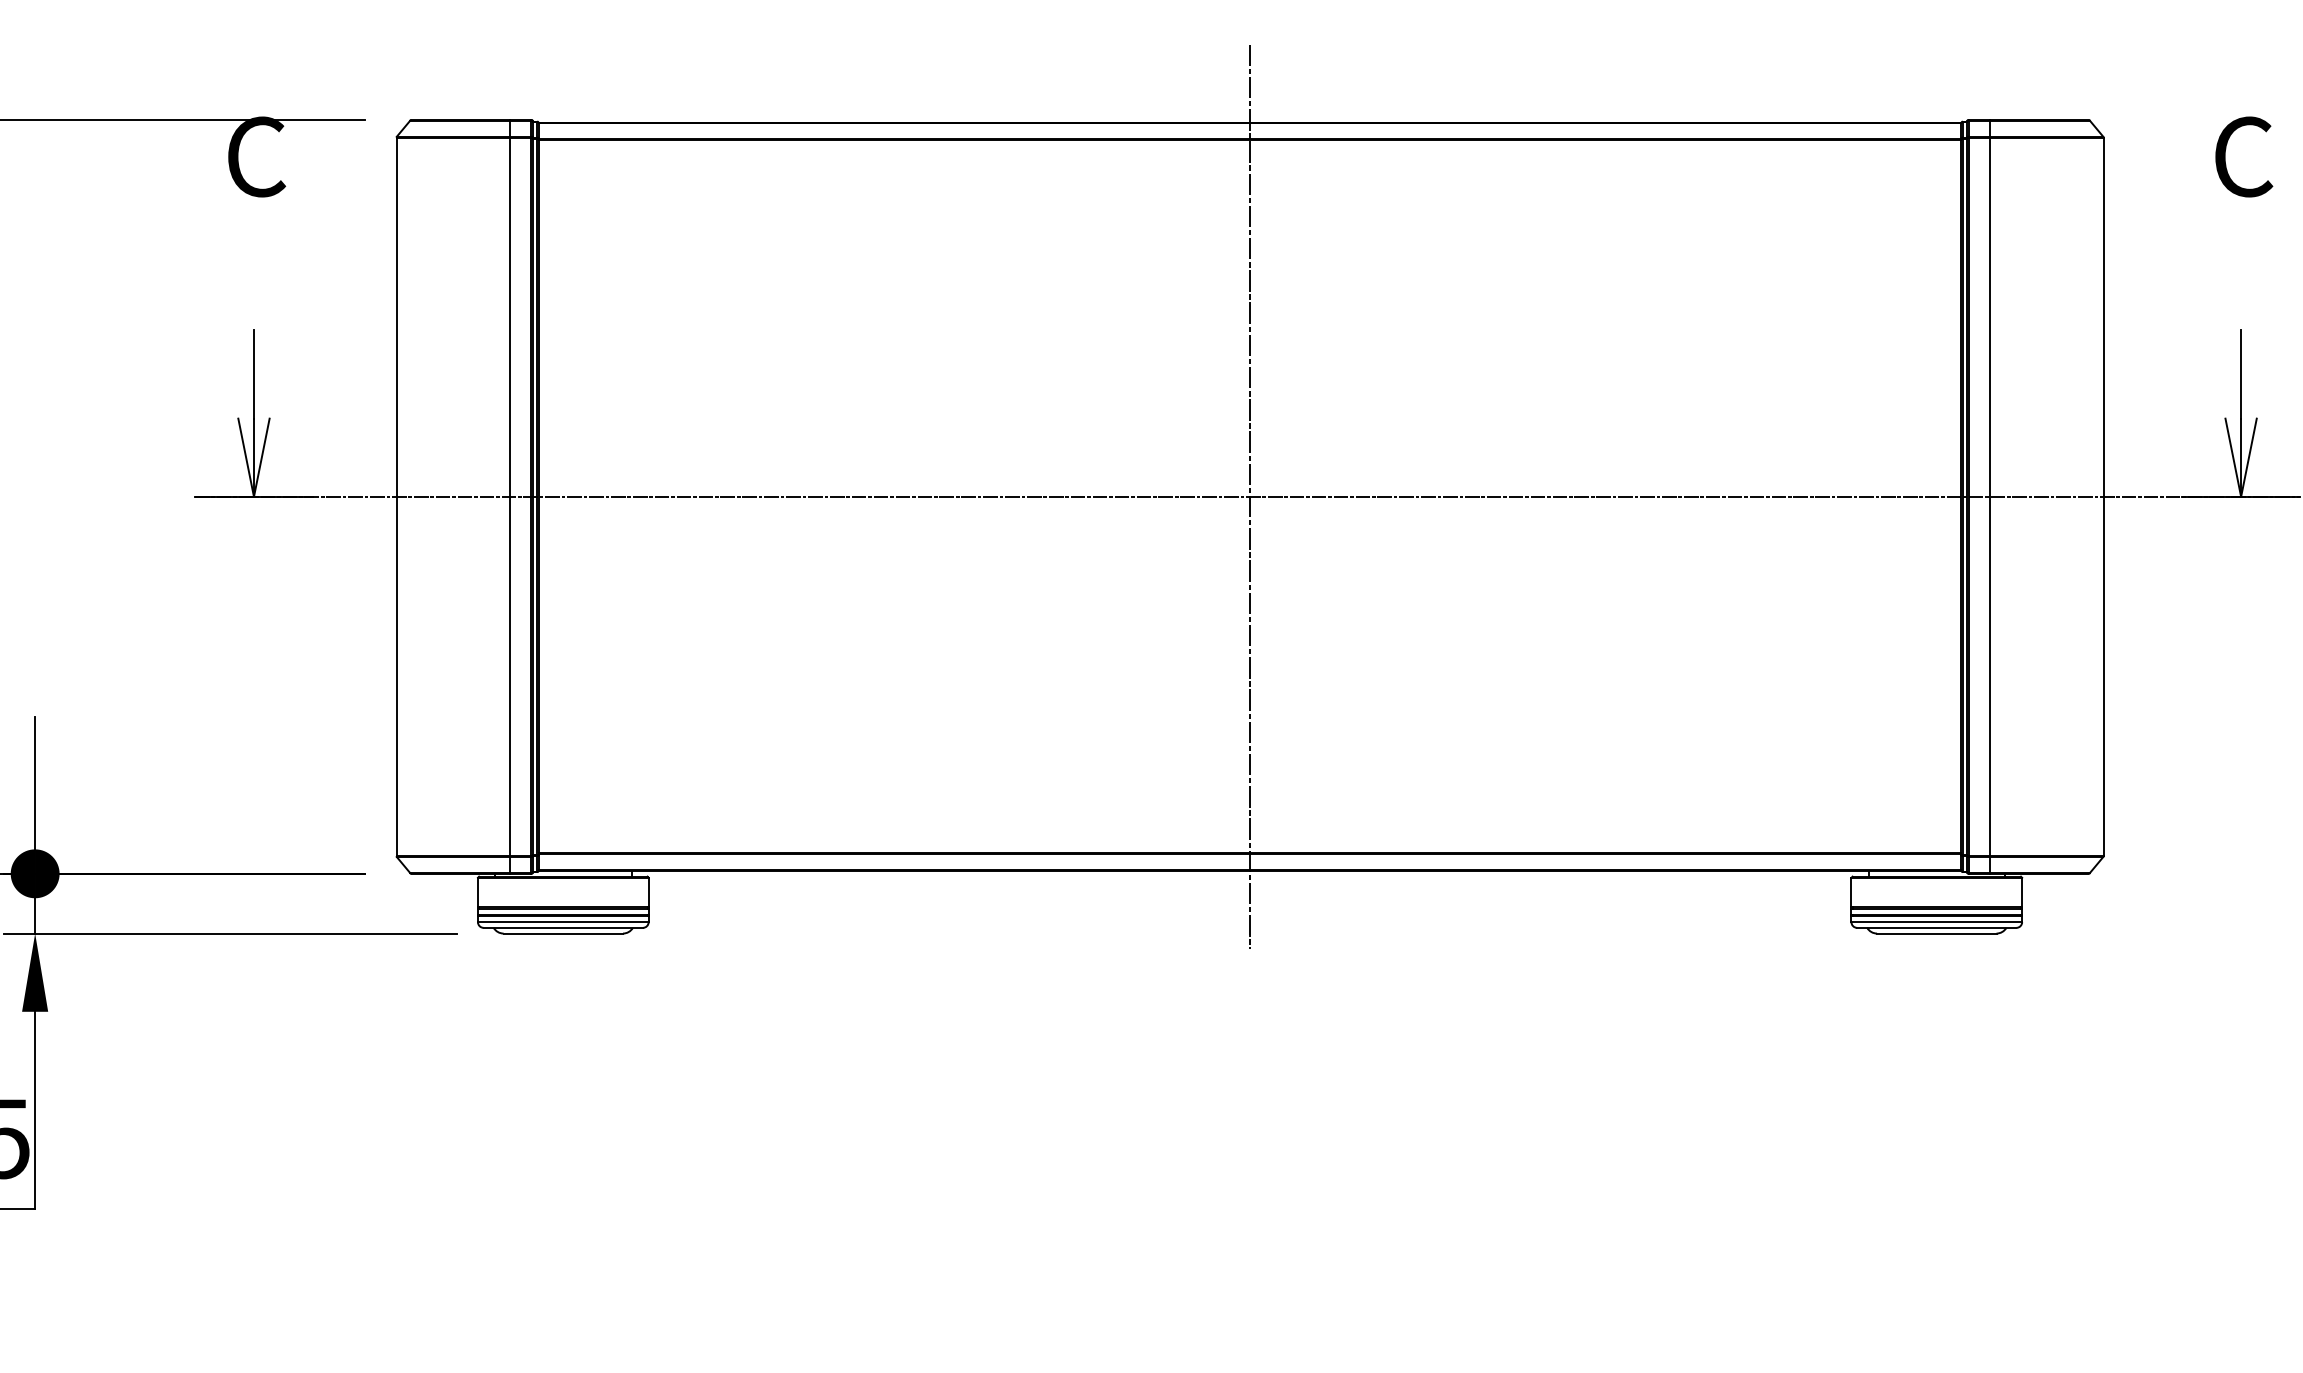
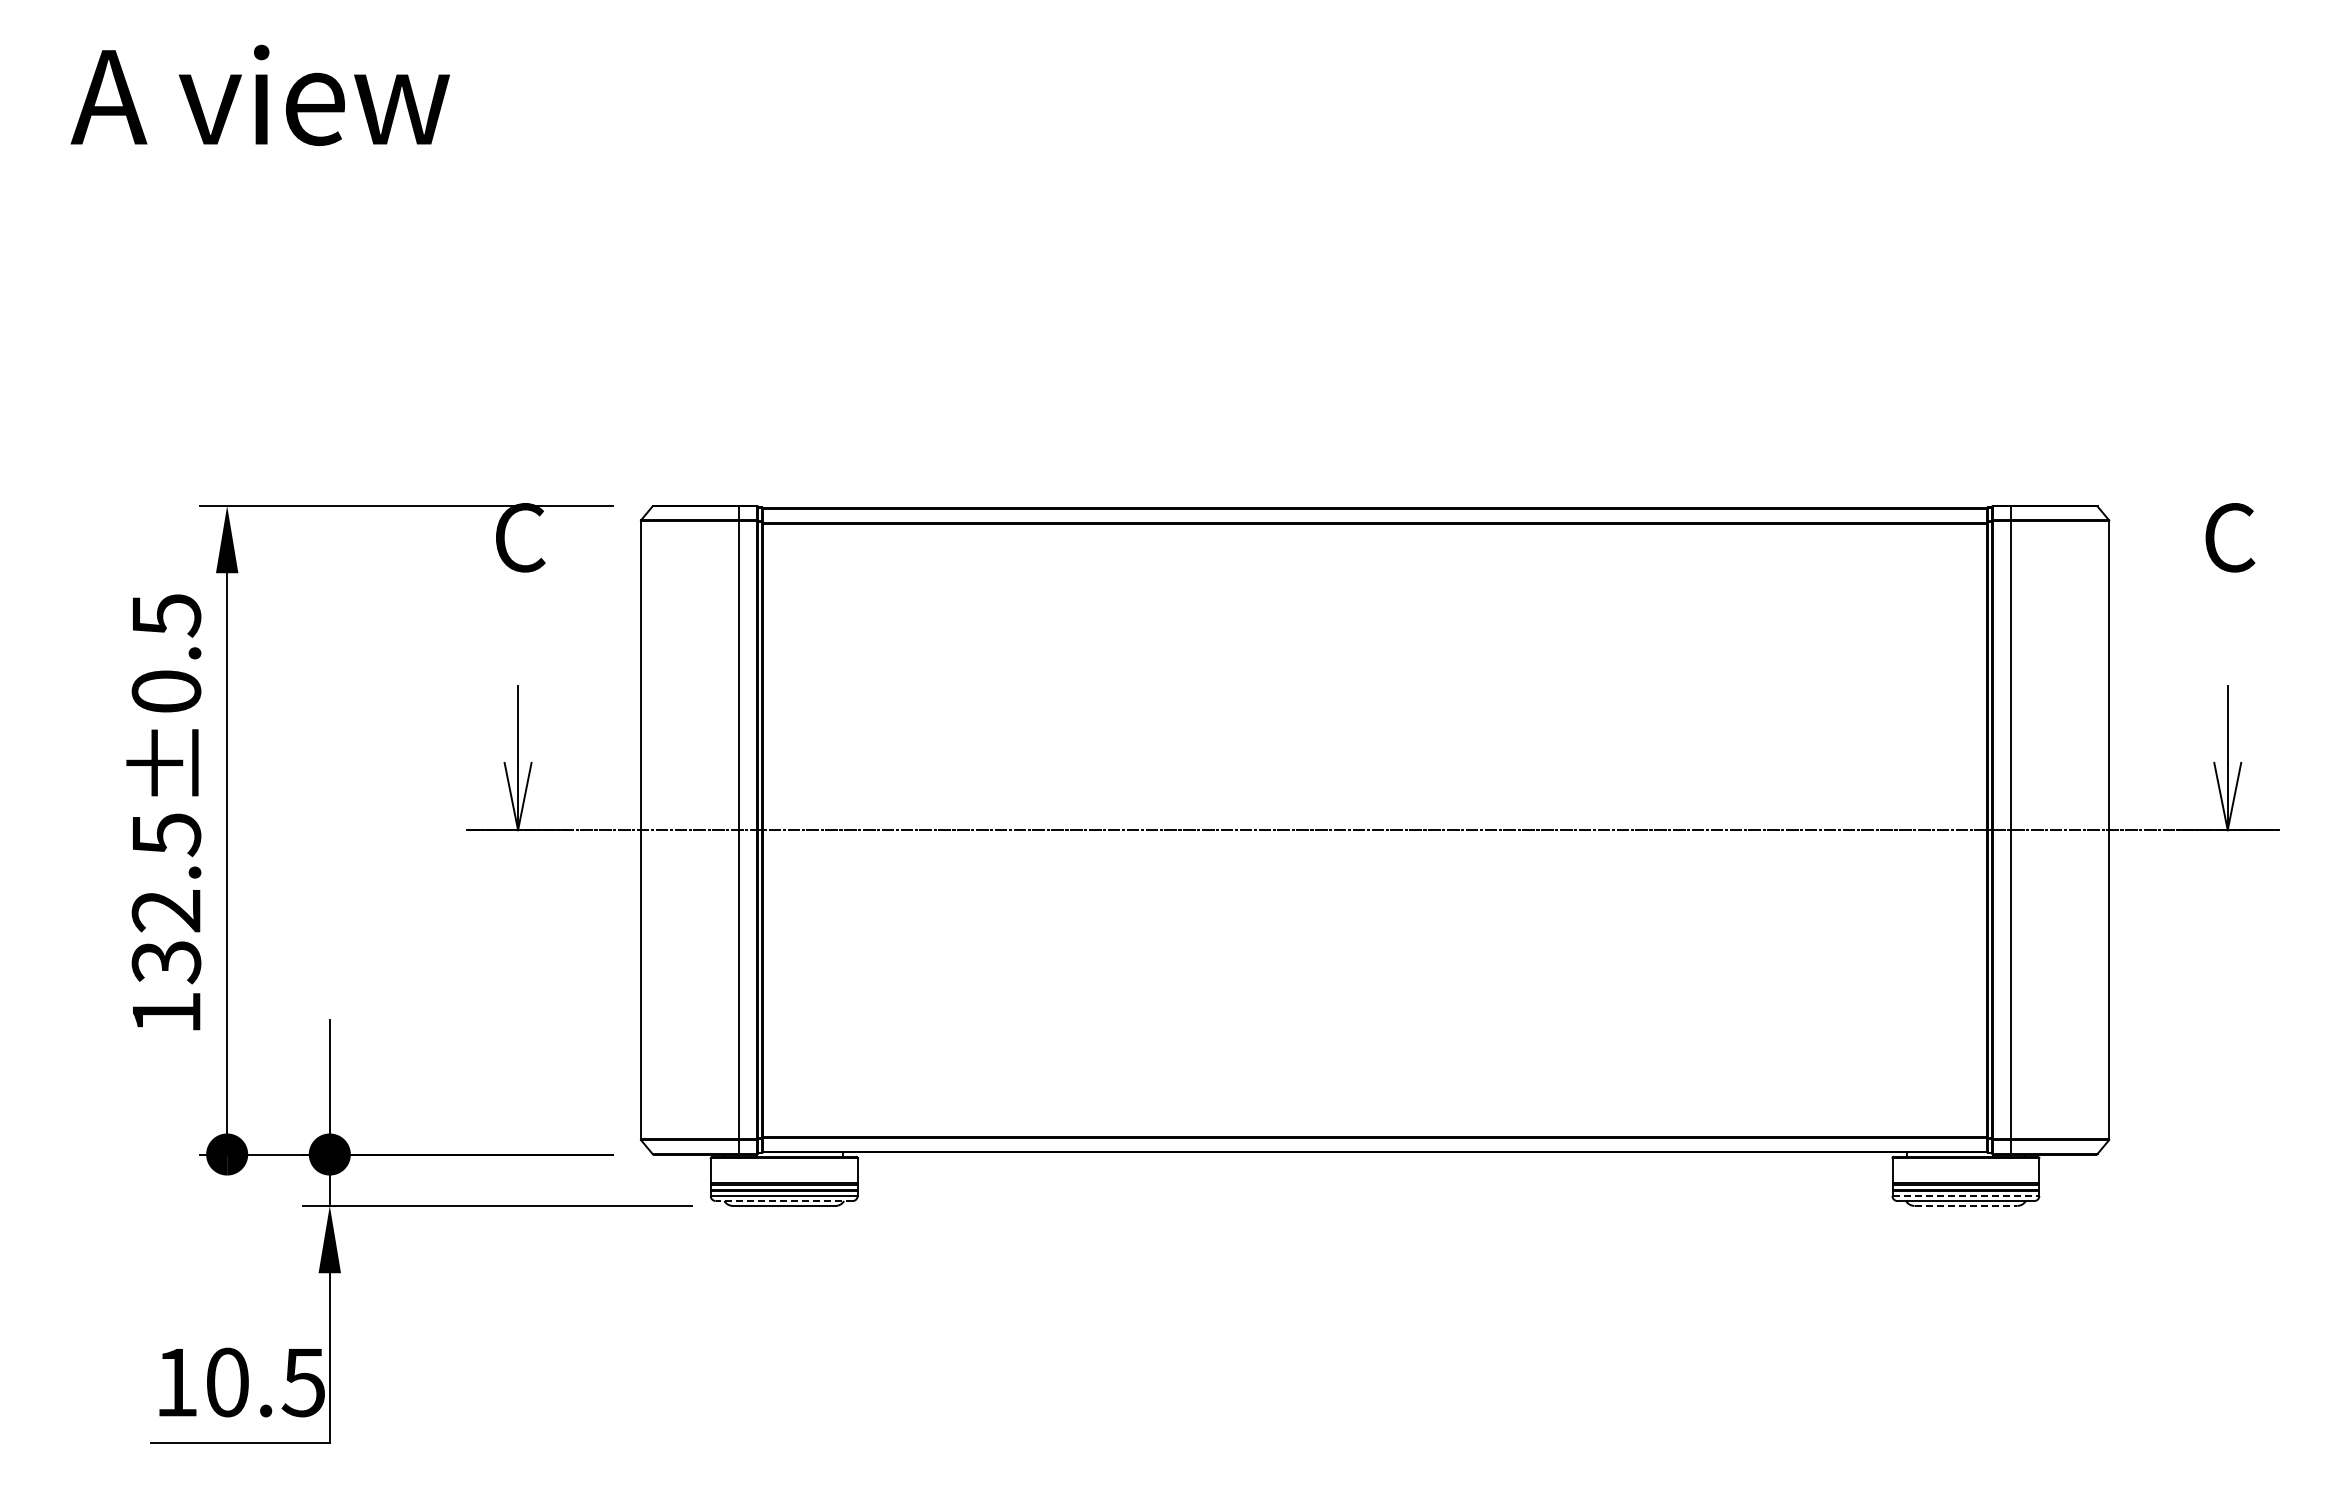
line: (1250, 497) -> (1375, 830), removed
line: (1937, 922) -> (1966, 1196), solid -> dashed
line: (563, 928) -> (784, 1201), solid -> dashed
line: (1937, 933) -> (1966, 1205), solid -> dashed

